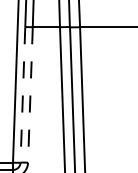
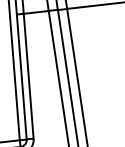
line: (22, 94) -> (21, 76), dashed -> solid
line: (30, 94) -> (28, 75), dashed -> solid

